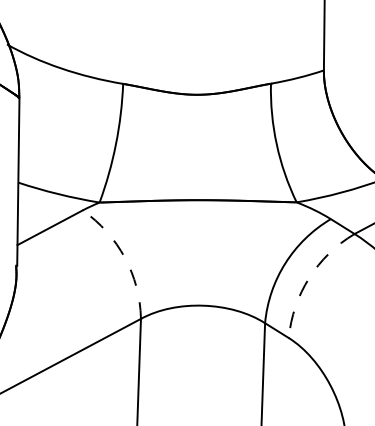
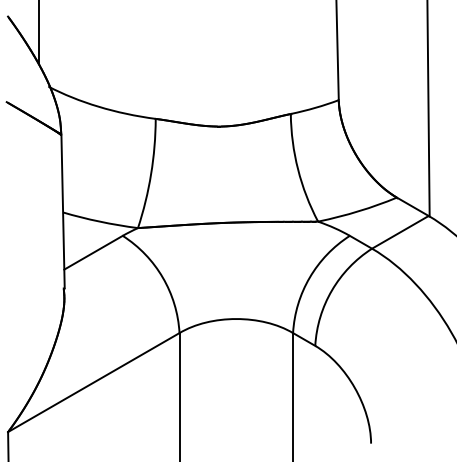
arc: (124, 257) -> (162, 277), dashed -> solid
arc: (308, 278) -> (331, 290), dashed -> solid

